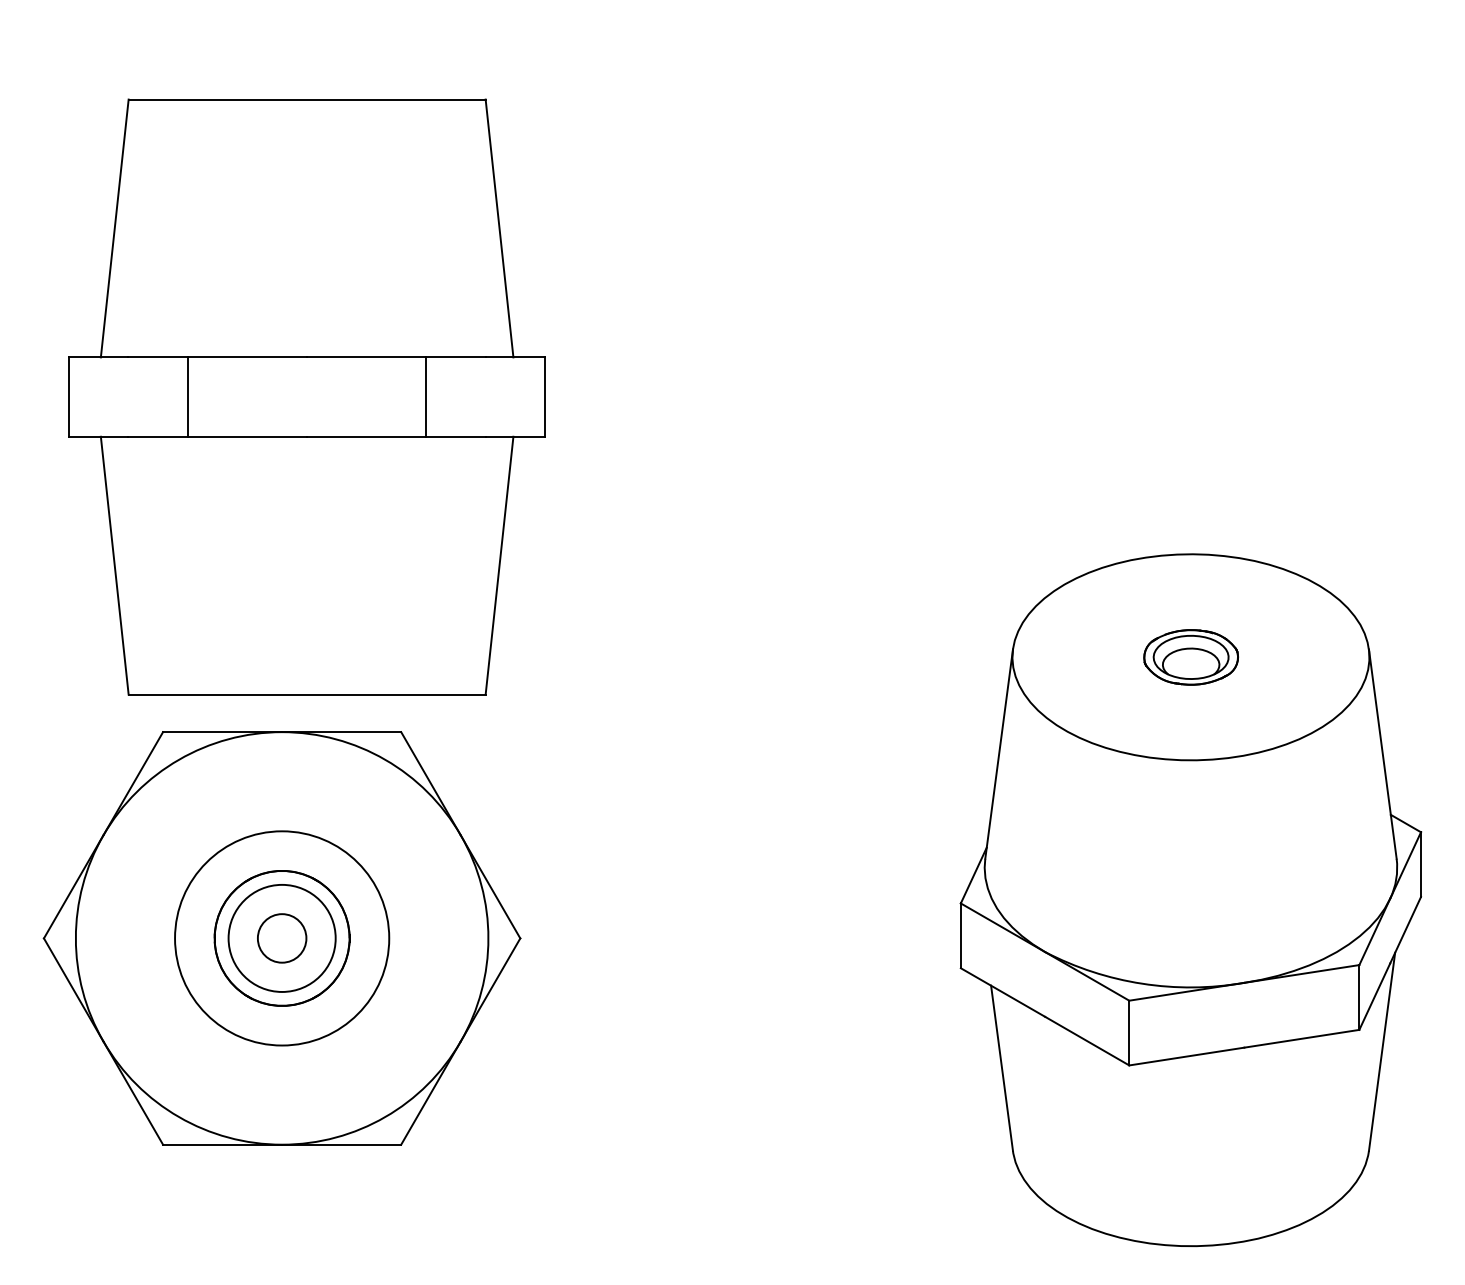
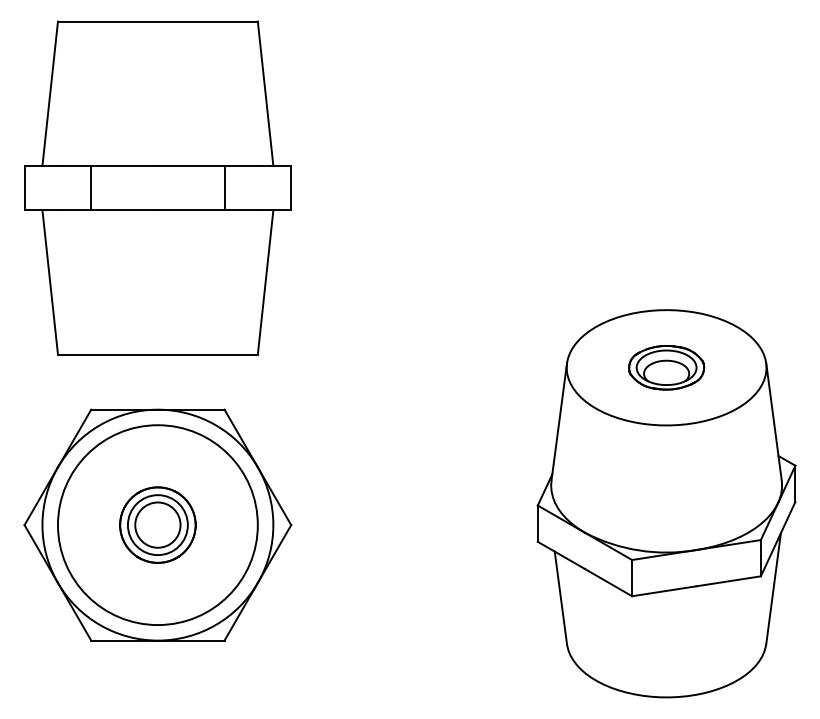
part: (306, 395) -> (157, 187), moved
part: (1190, 656) -> (666, 367), size x1.43
circle: (281, 937) -> (157, 524), size x1.67
circle: (281, 939) -> (157, 525), size x1.67

